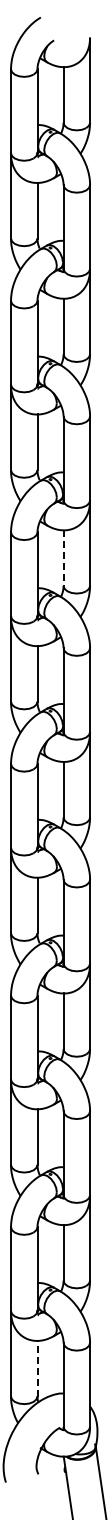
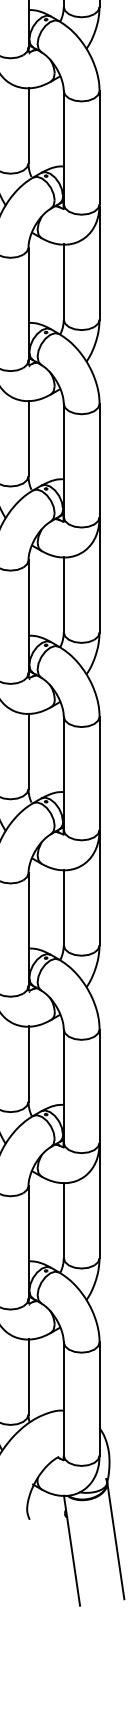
line: (63, 558) -> (63, 282), dashed -> solid
line: (37, 1368) -> (28, 1376), dashed -> solid

